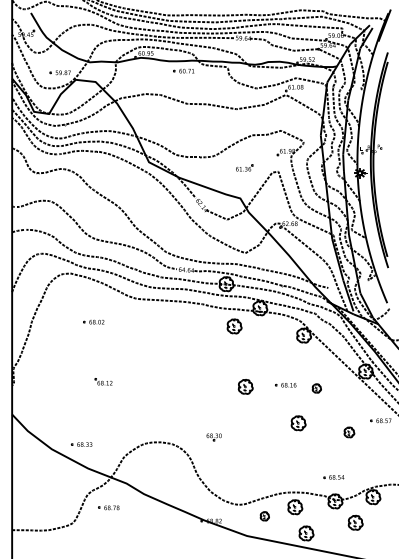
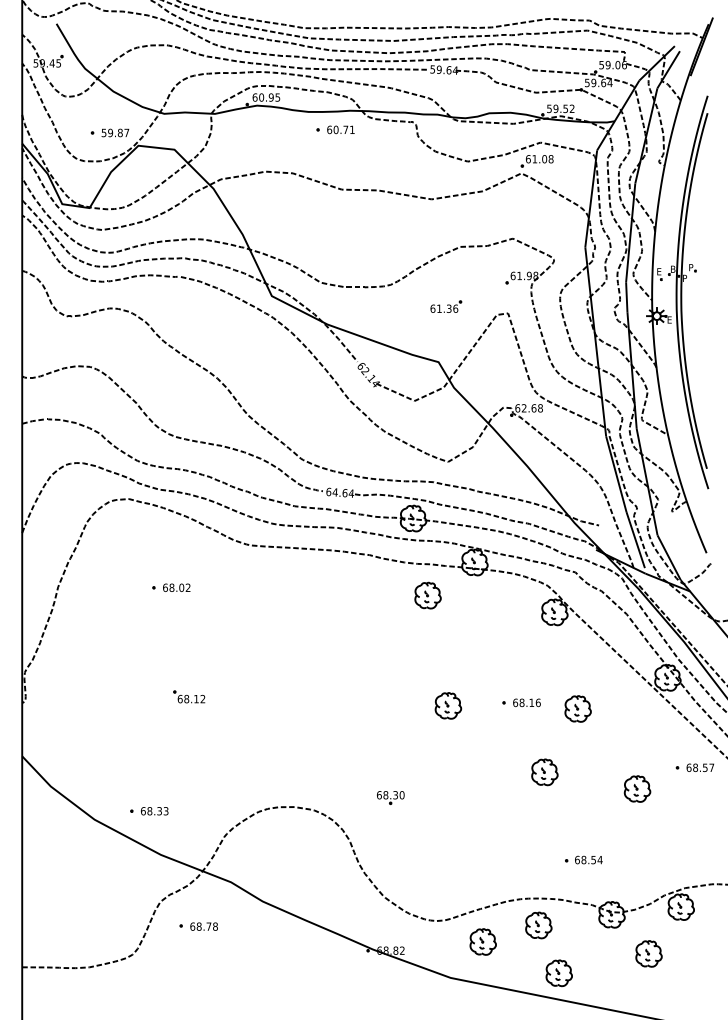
part: (316, 388) -> (577, 708), size x1.67
part: (349, 432) -> (637, 789), size x1.43
part: (333, 477) -> (582, 860), moved
part: (264, 516) -> (482, 942), size x1.67

